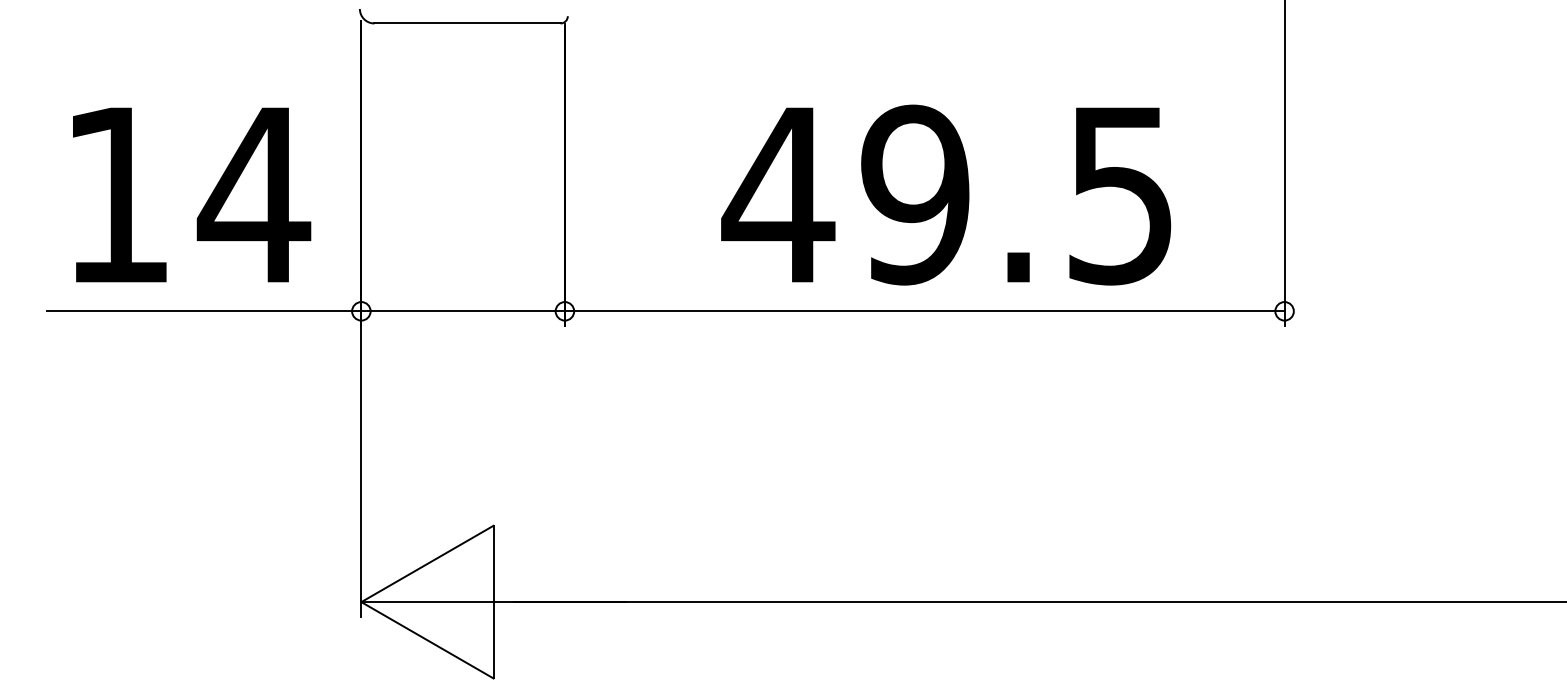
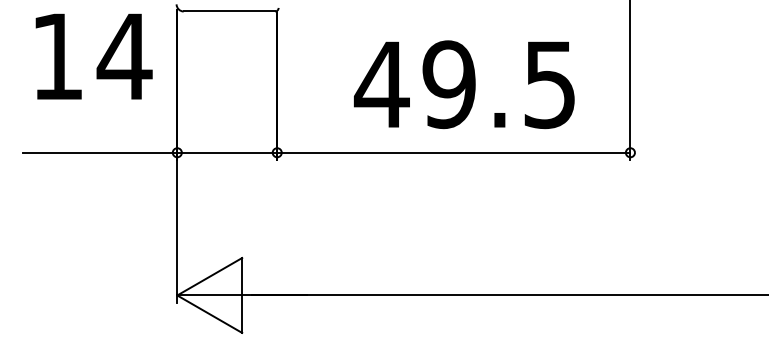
text: (190, 194) -> (93, 56), moved
text: (946, 194) -> (464, 84), moved

